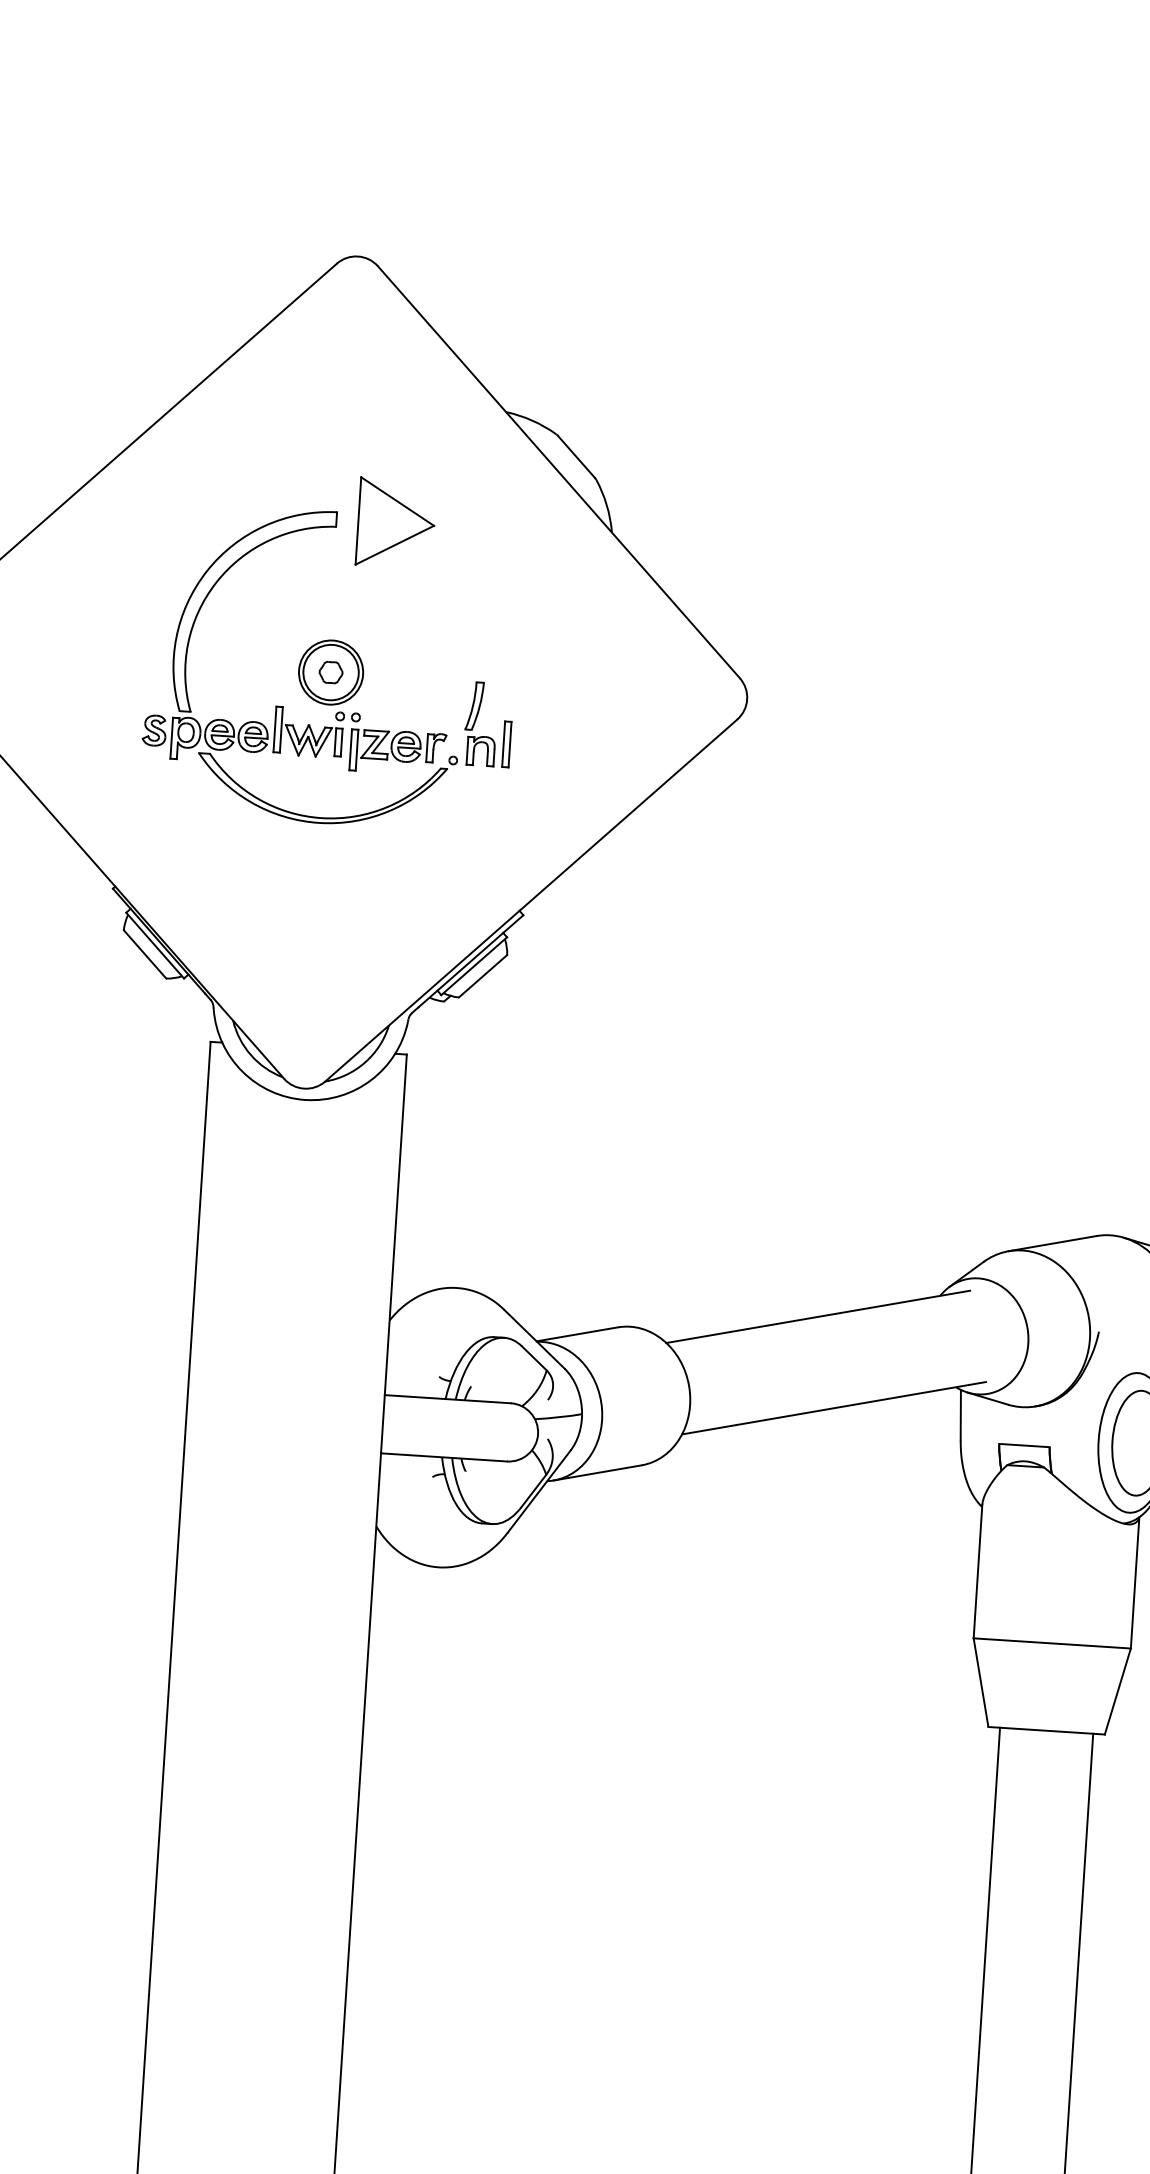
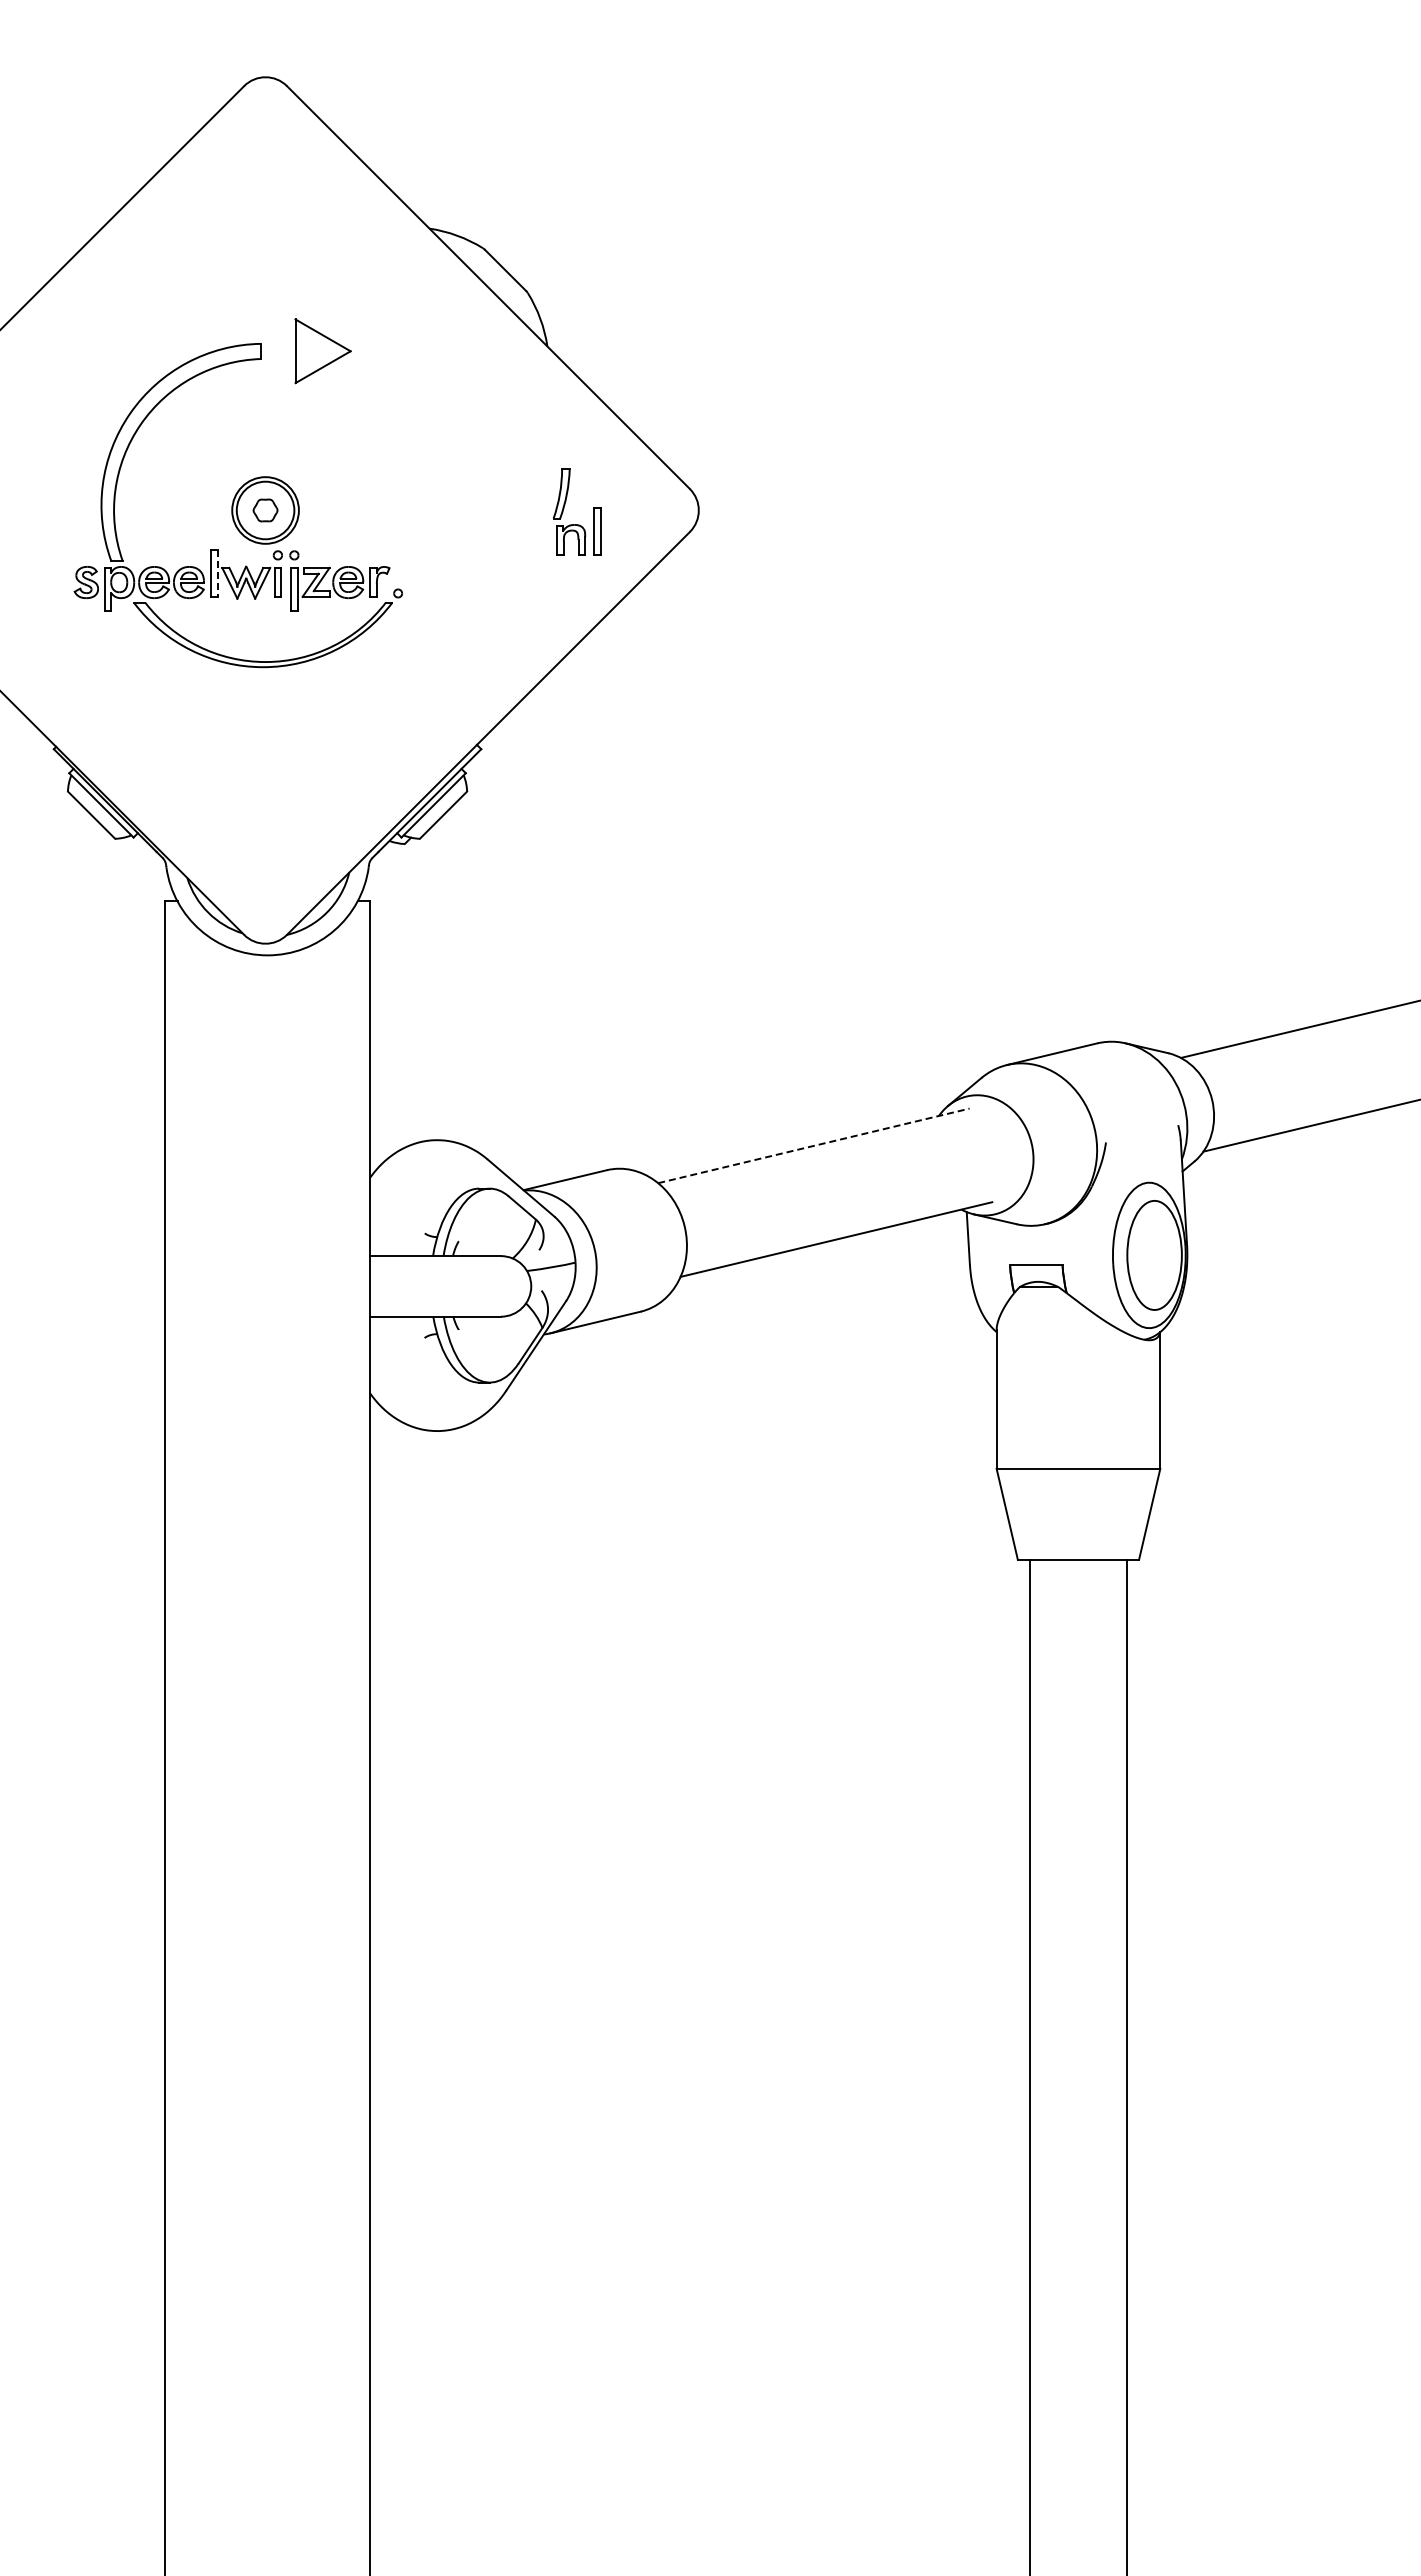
part: (395, 522) -> (322, 350), size x0.7
line: (281, 730) -> (217, 573), solid -> dashed
part: (487, 736) -> (577, 524), moved
line: (818, 1316) -> (814, 1145), solid -> dashed

